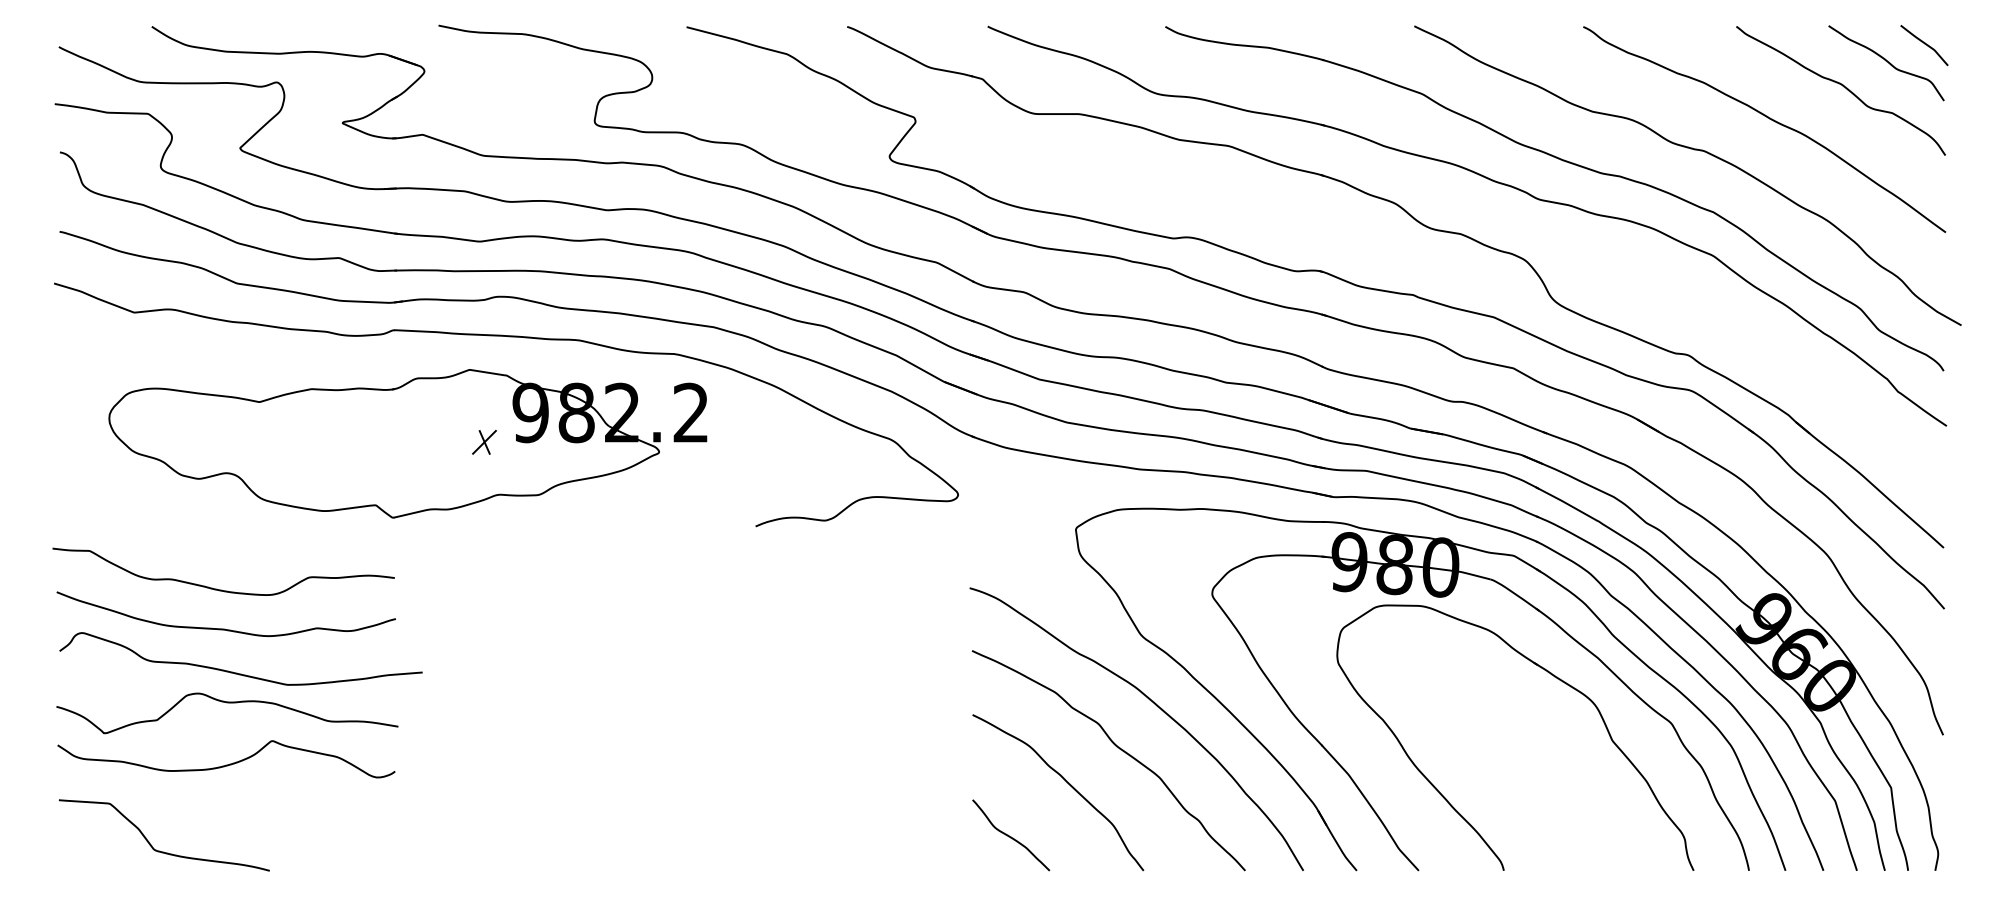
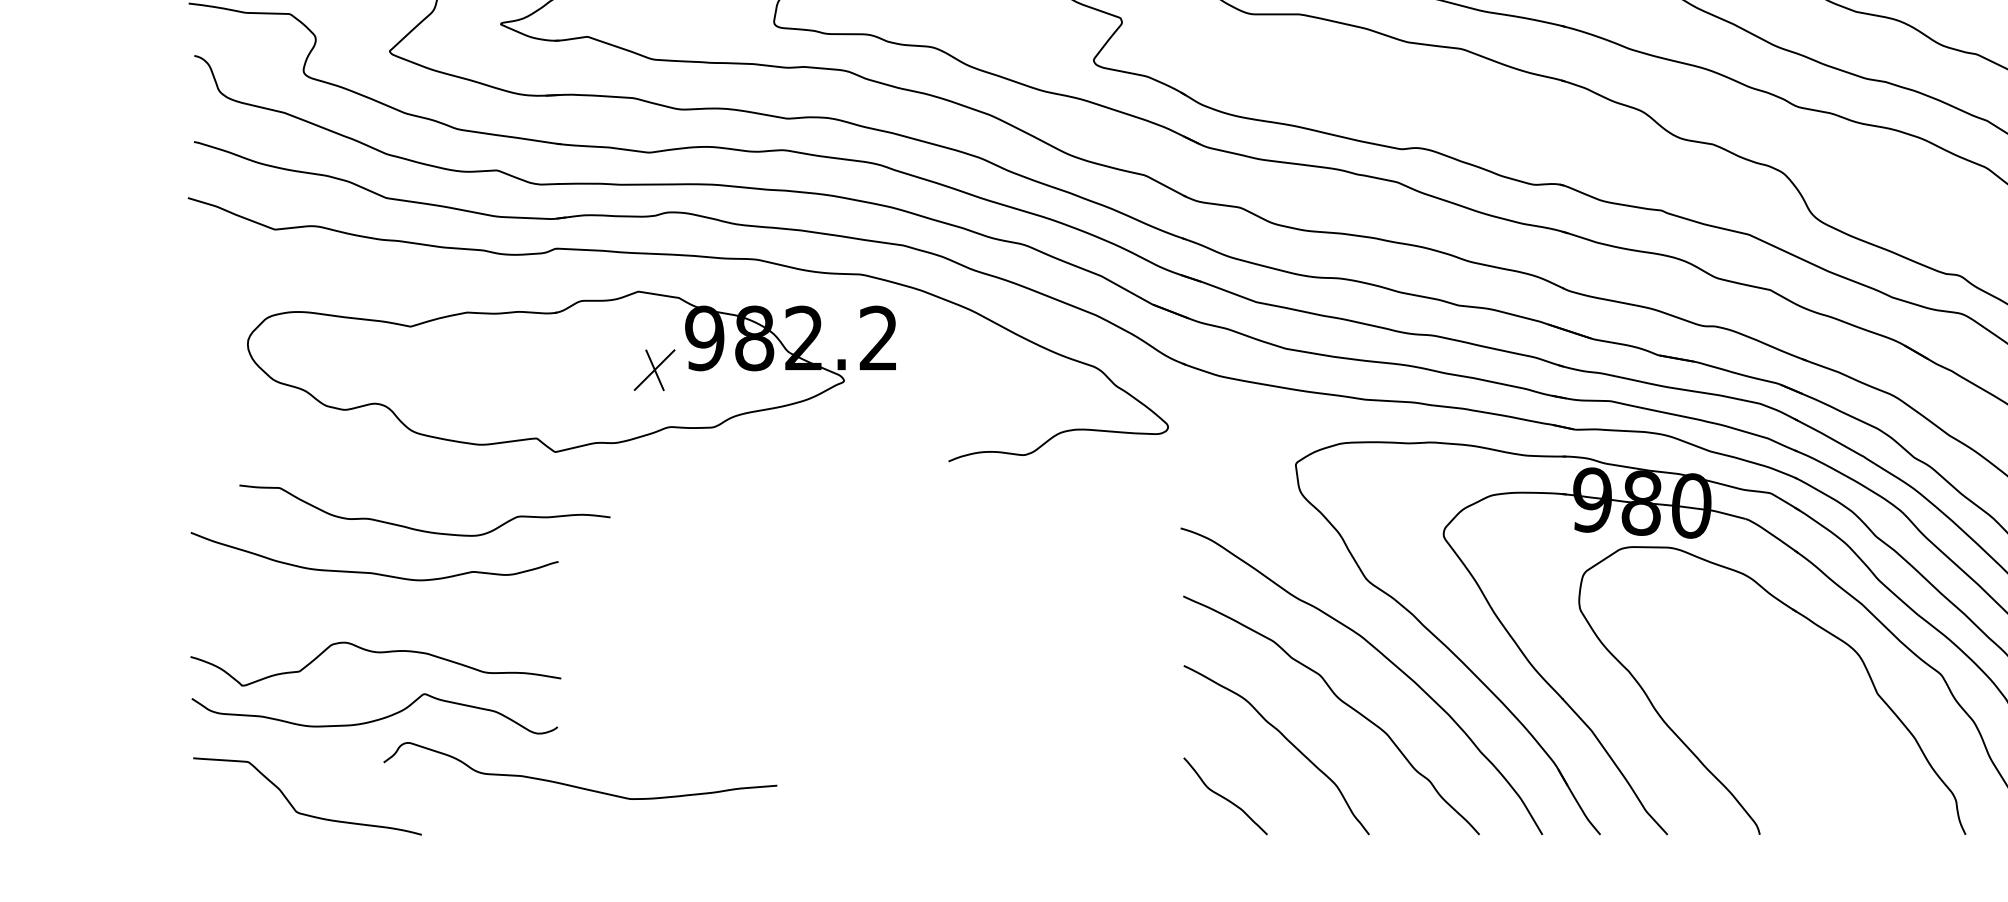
part: (484, 442) -> (654, 370), size x1.6
curve: (221, 589) -> (422, 529), moved
curve: (237, 672) -> (576, 785), moved

